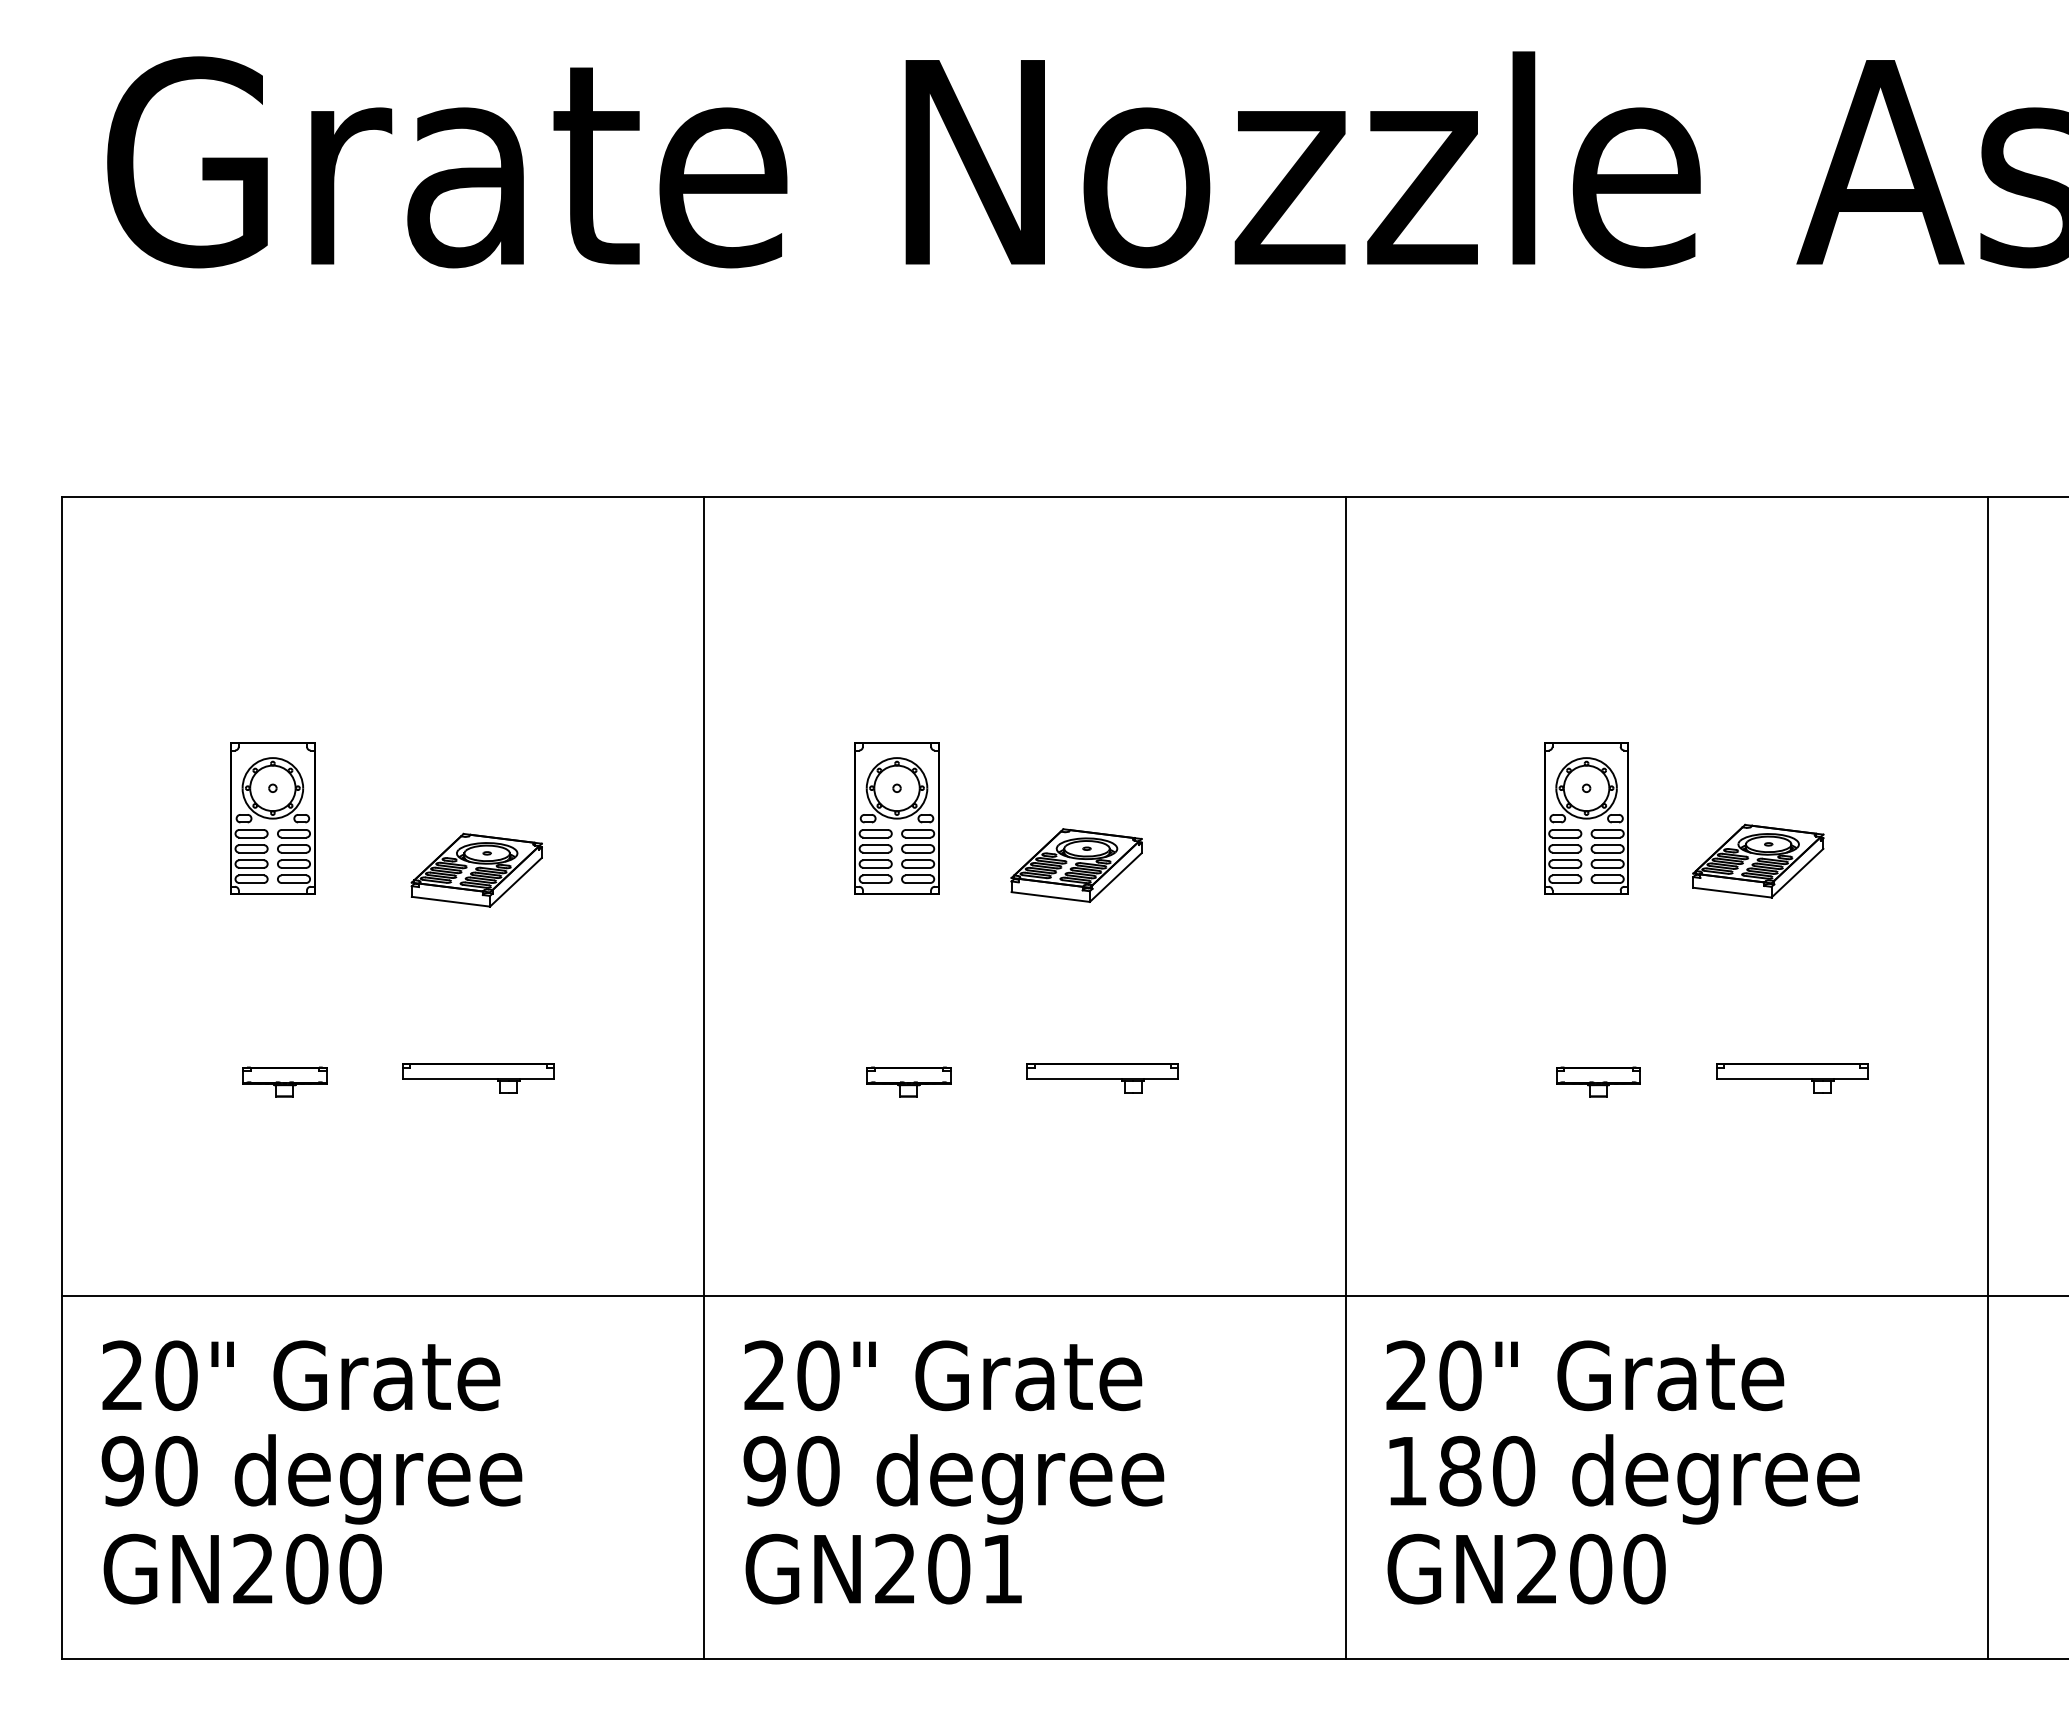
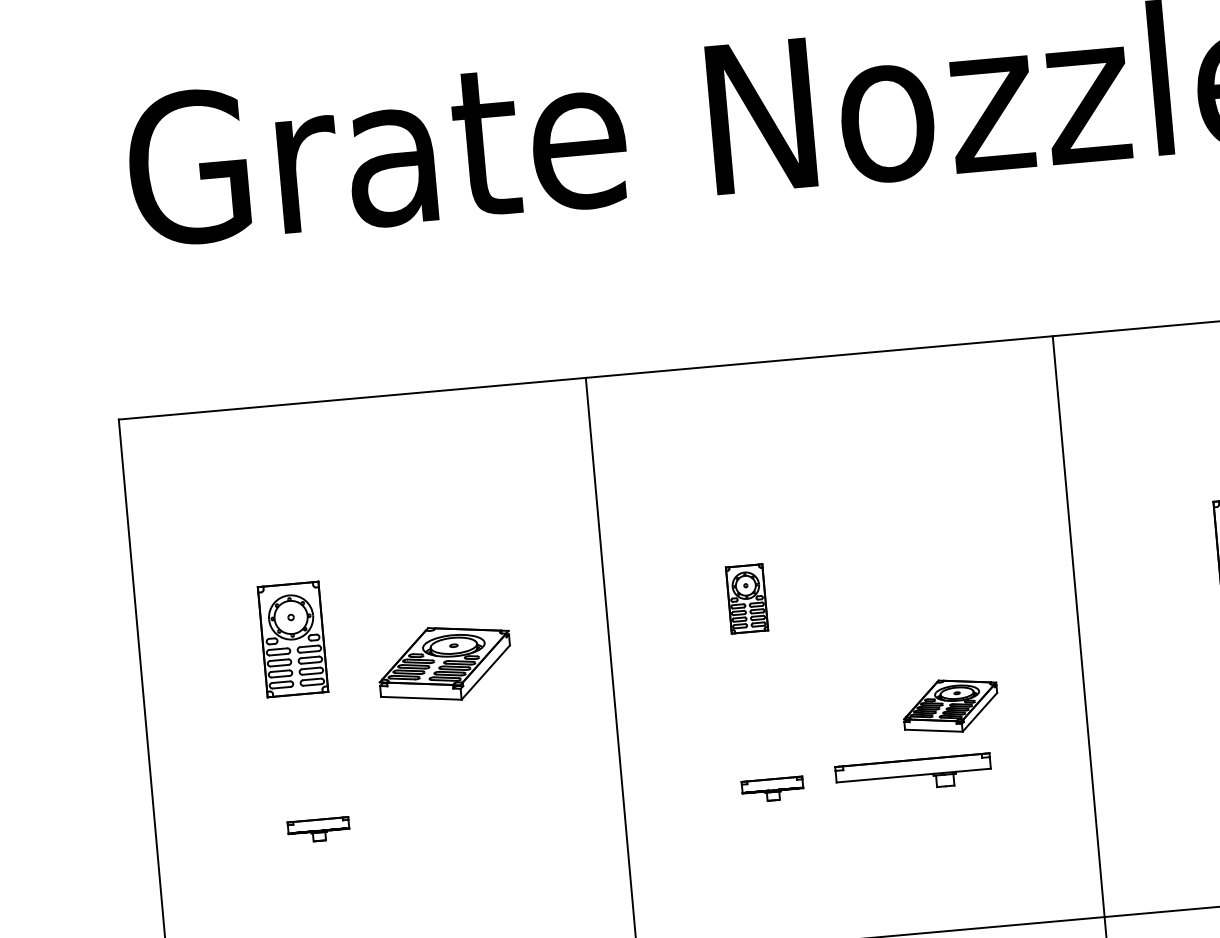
part: (896, 818) -> (746, 598), size x0.6
part: (1076, 865) -> (950, 706), moved
part: (476, 869) -> (444, 663), size x1.4
part: (478, 1078) -> (459, 815), removed
part: (1102, 1078) -> (913, 774), size x1.4

